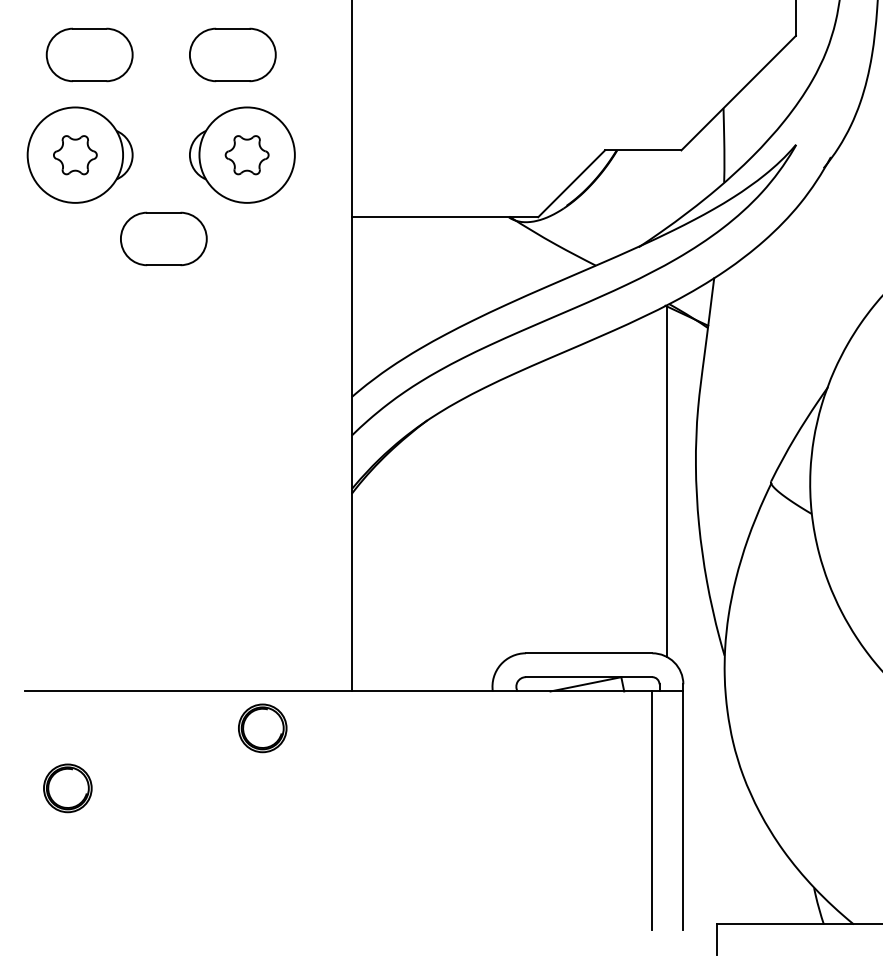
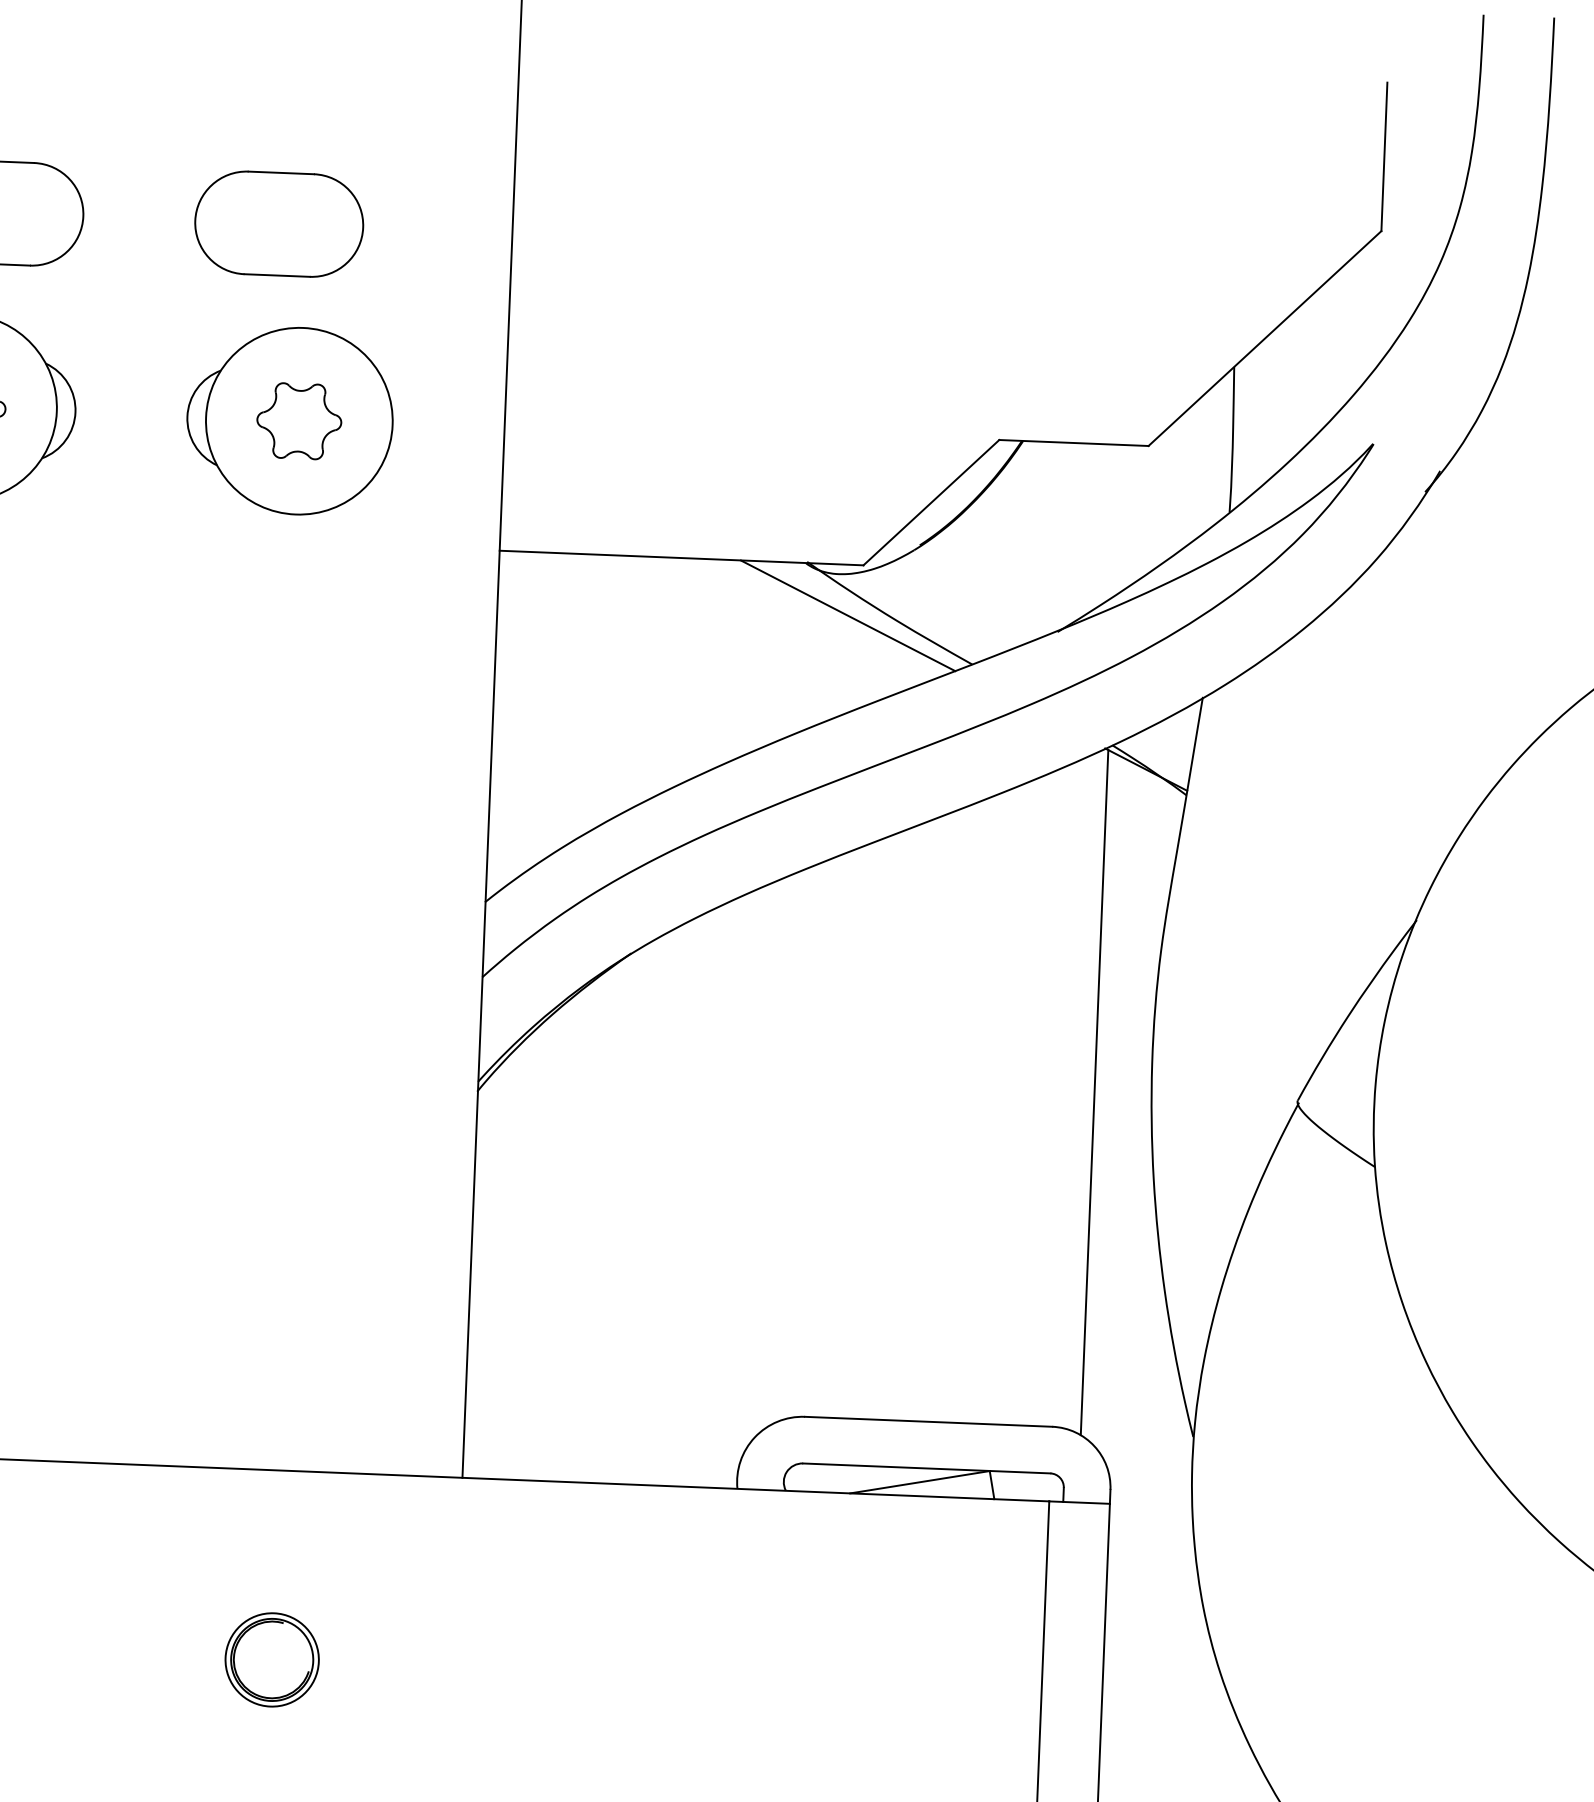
part: (163, 238) -> (129, 577), removed
line: (531, 243) -> (848, 616), added
part: (262, 728) -> (271, 1660), moved

